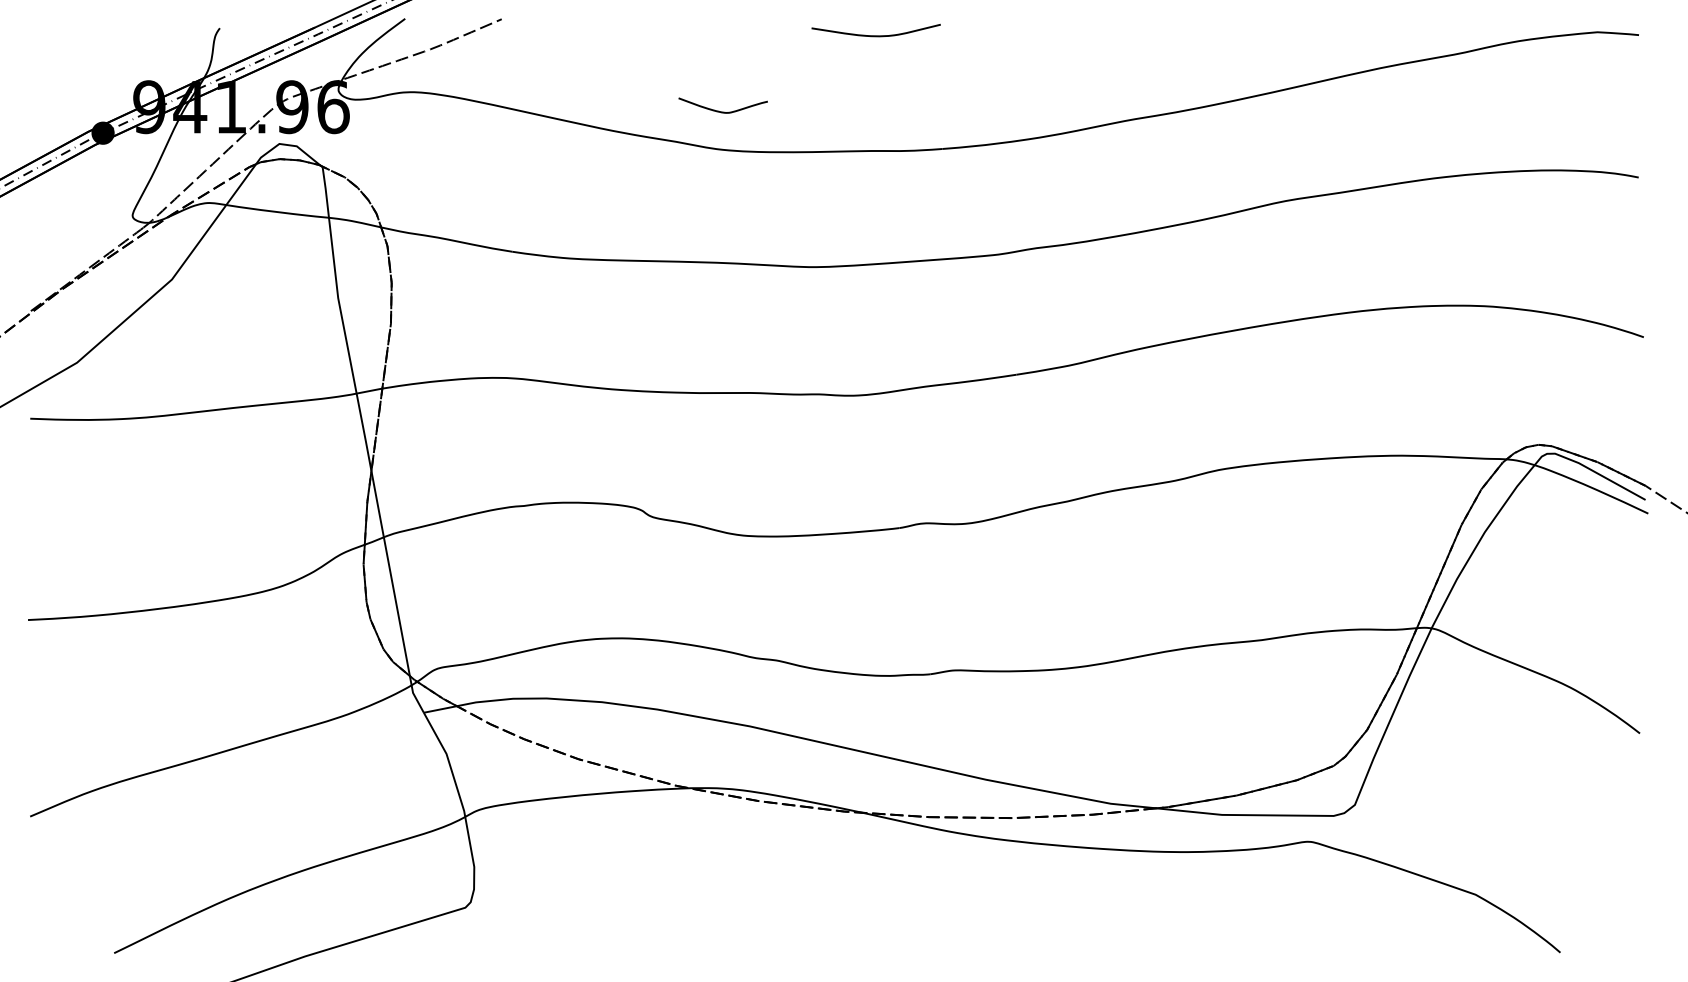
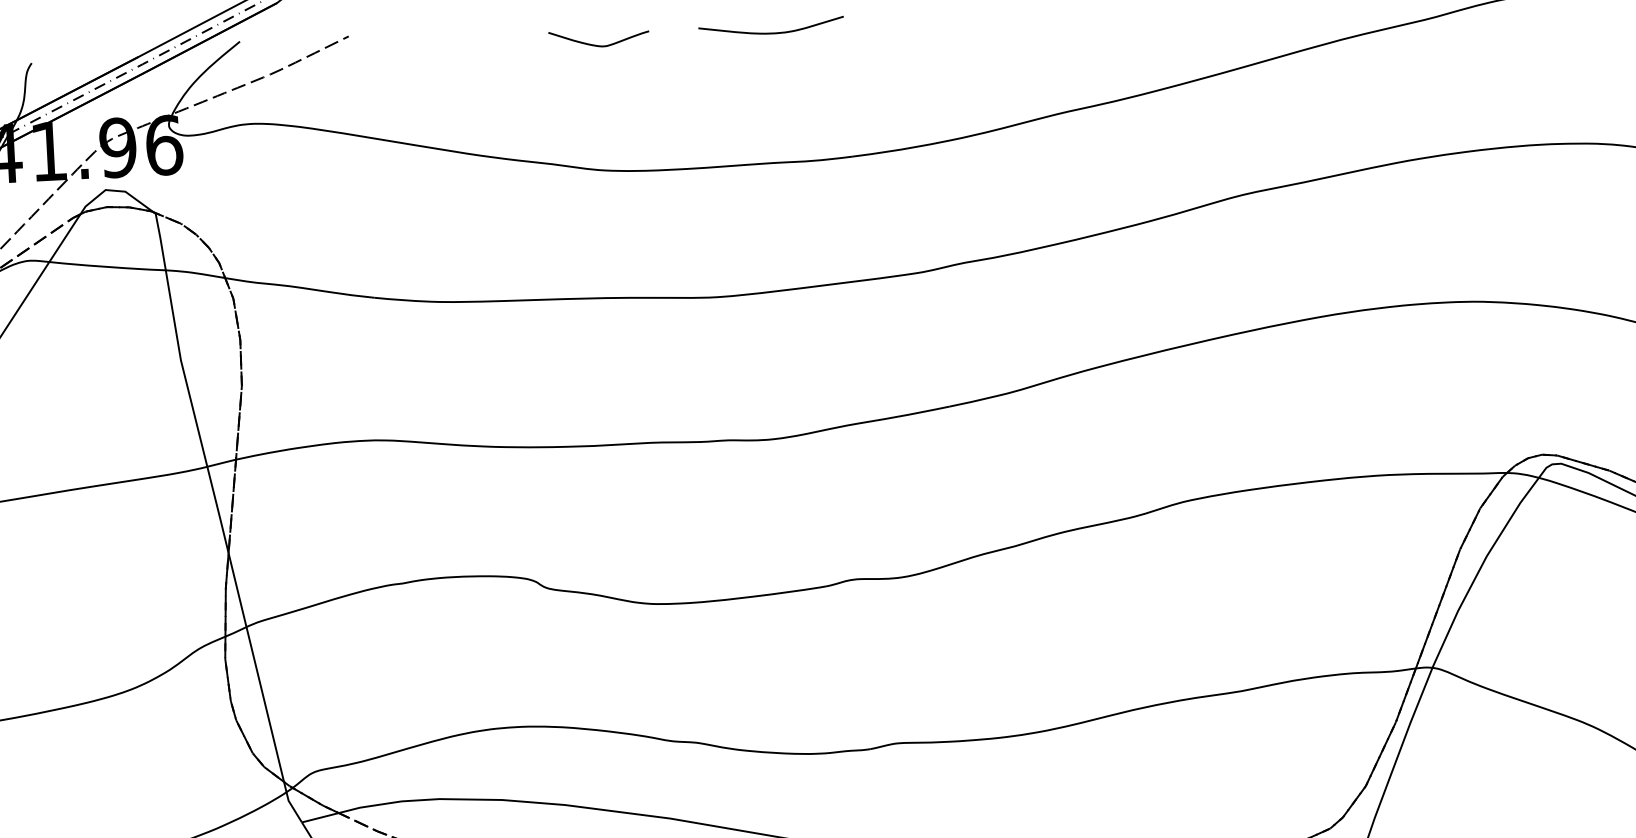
curve: (722, 111) -> (598, 45), moved

